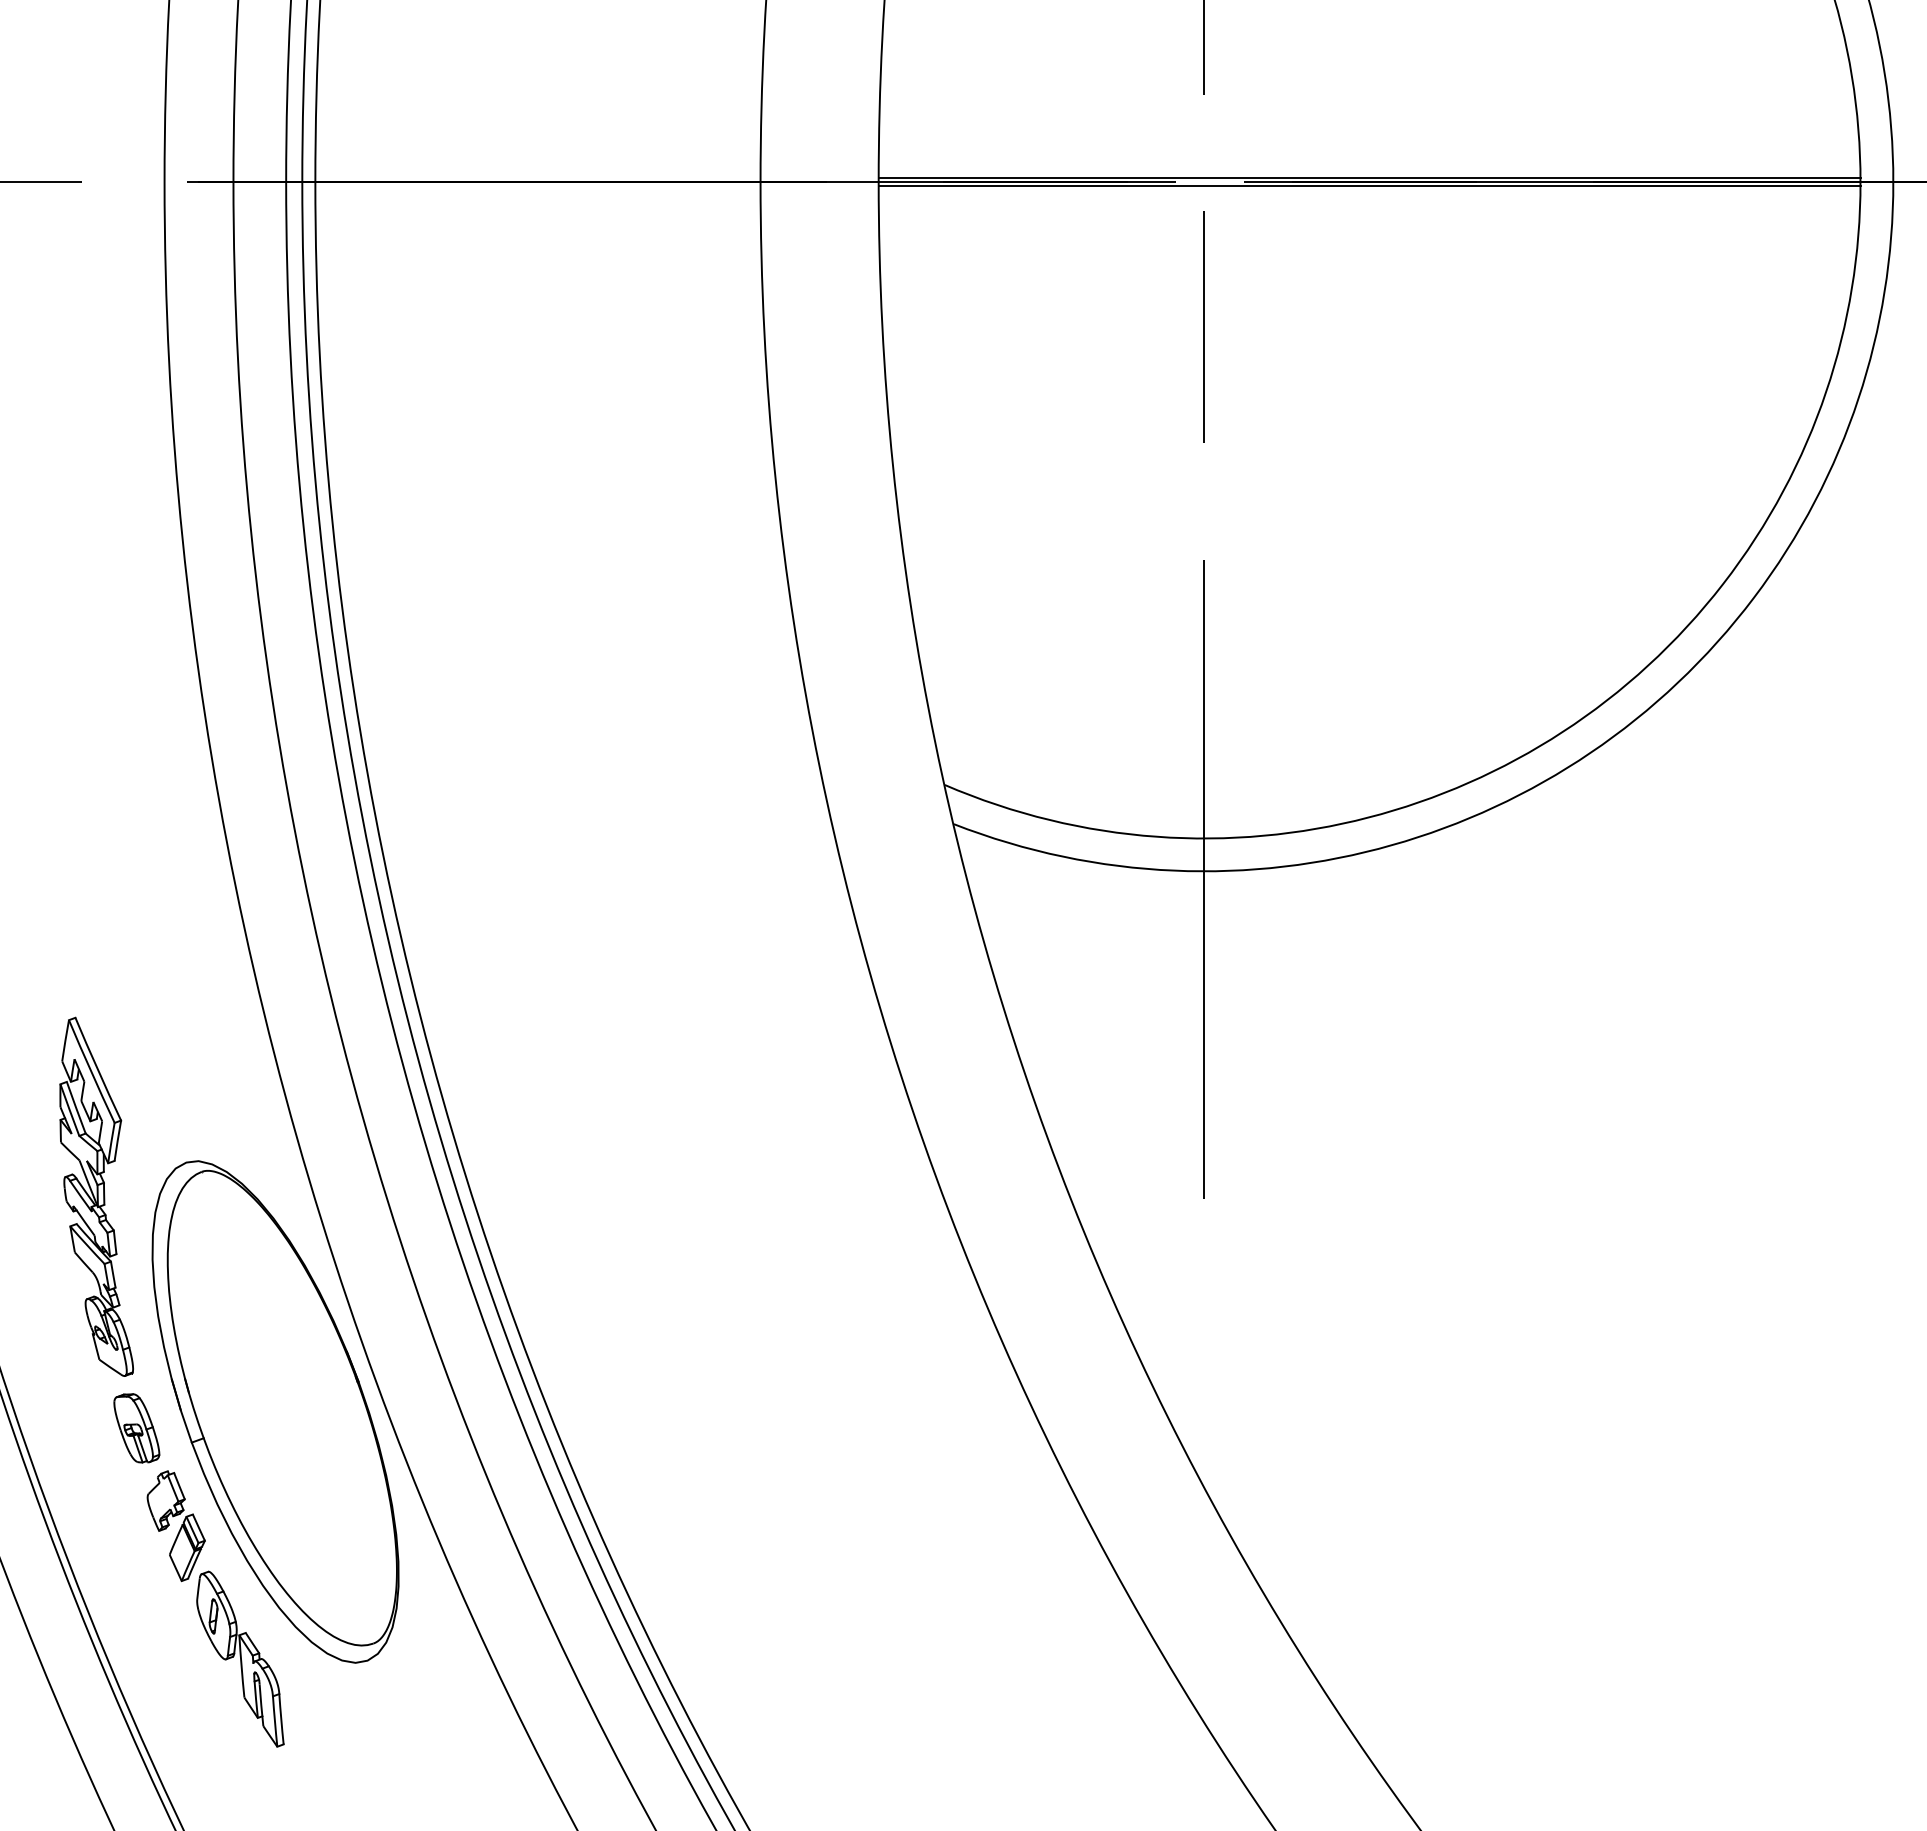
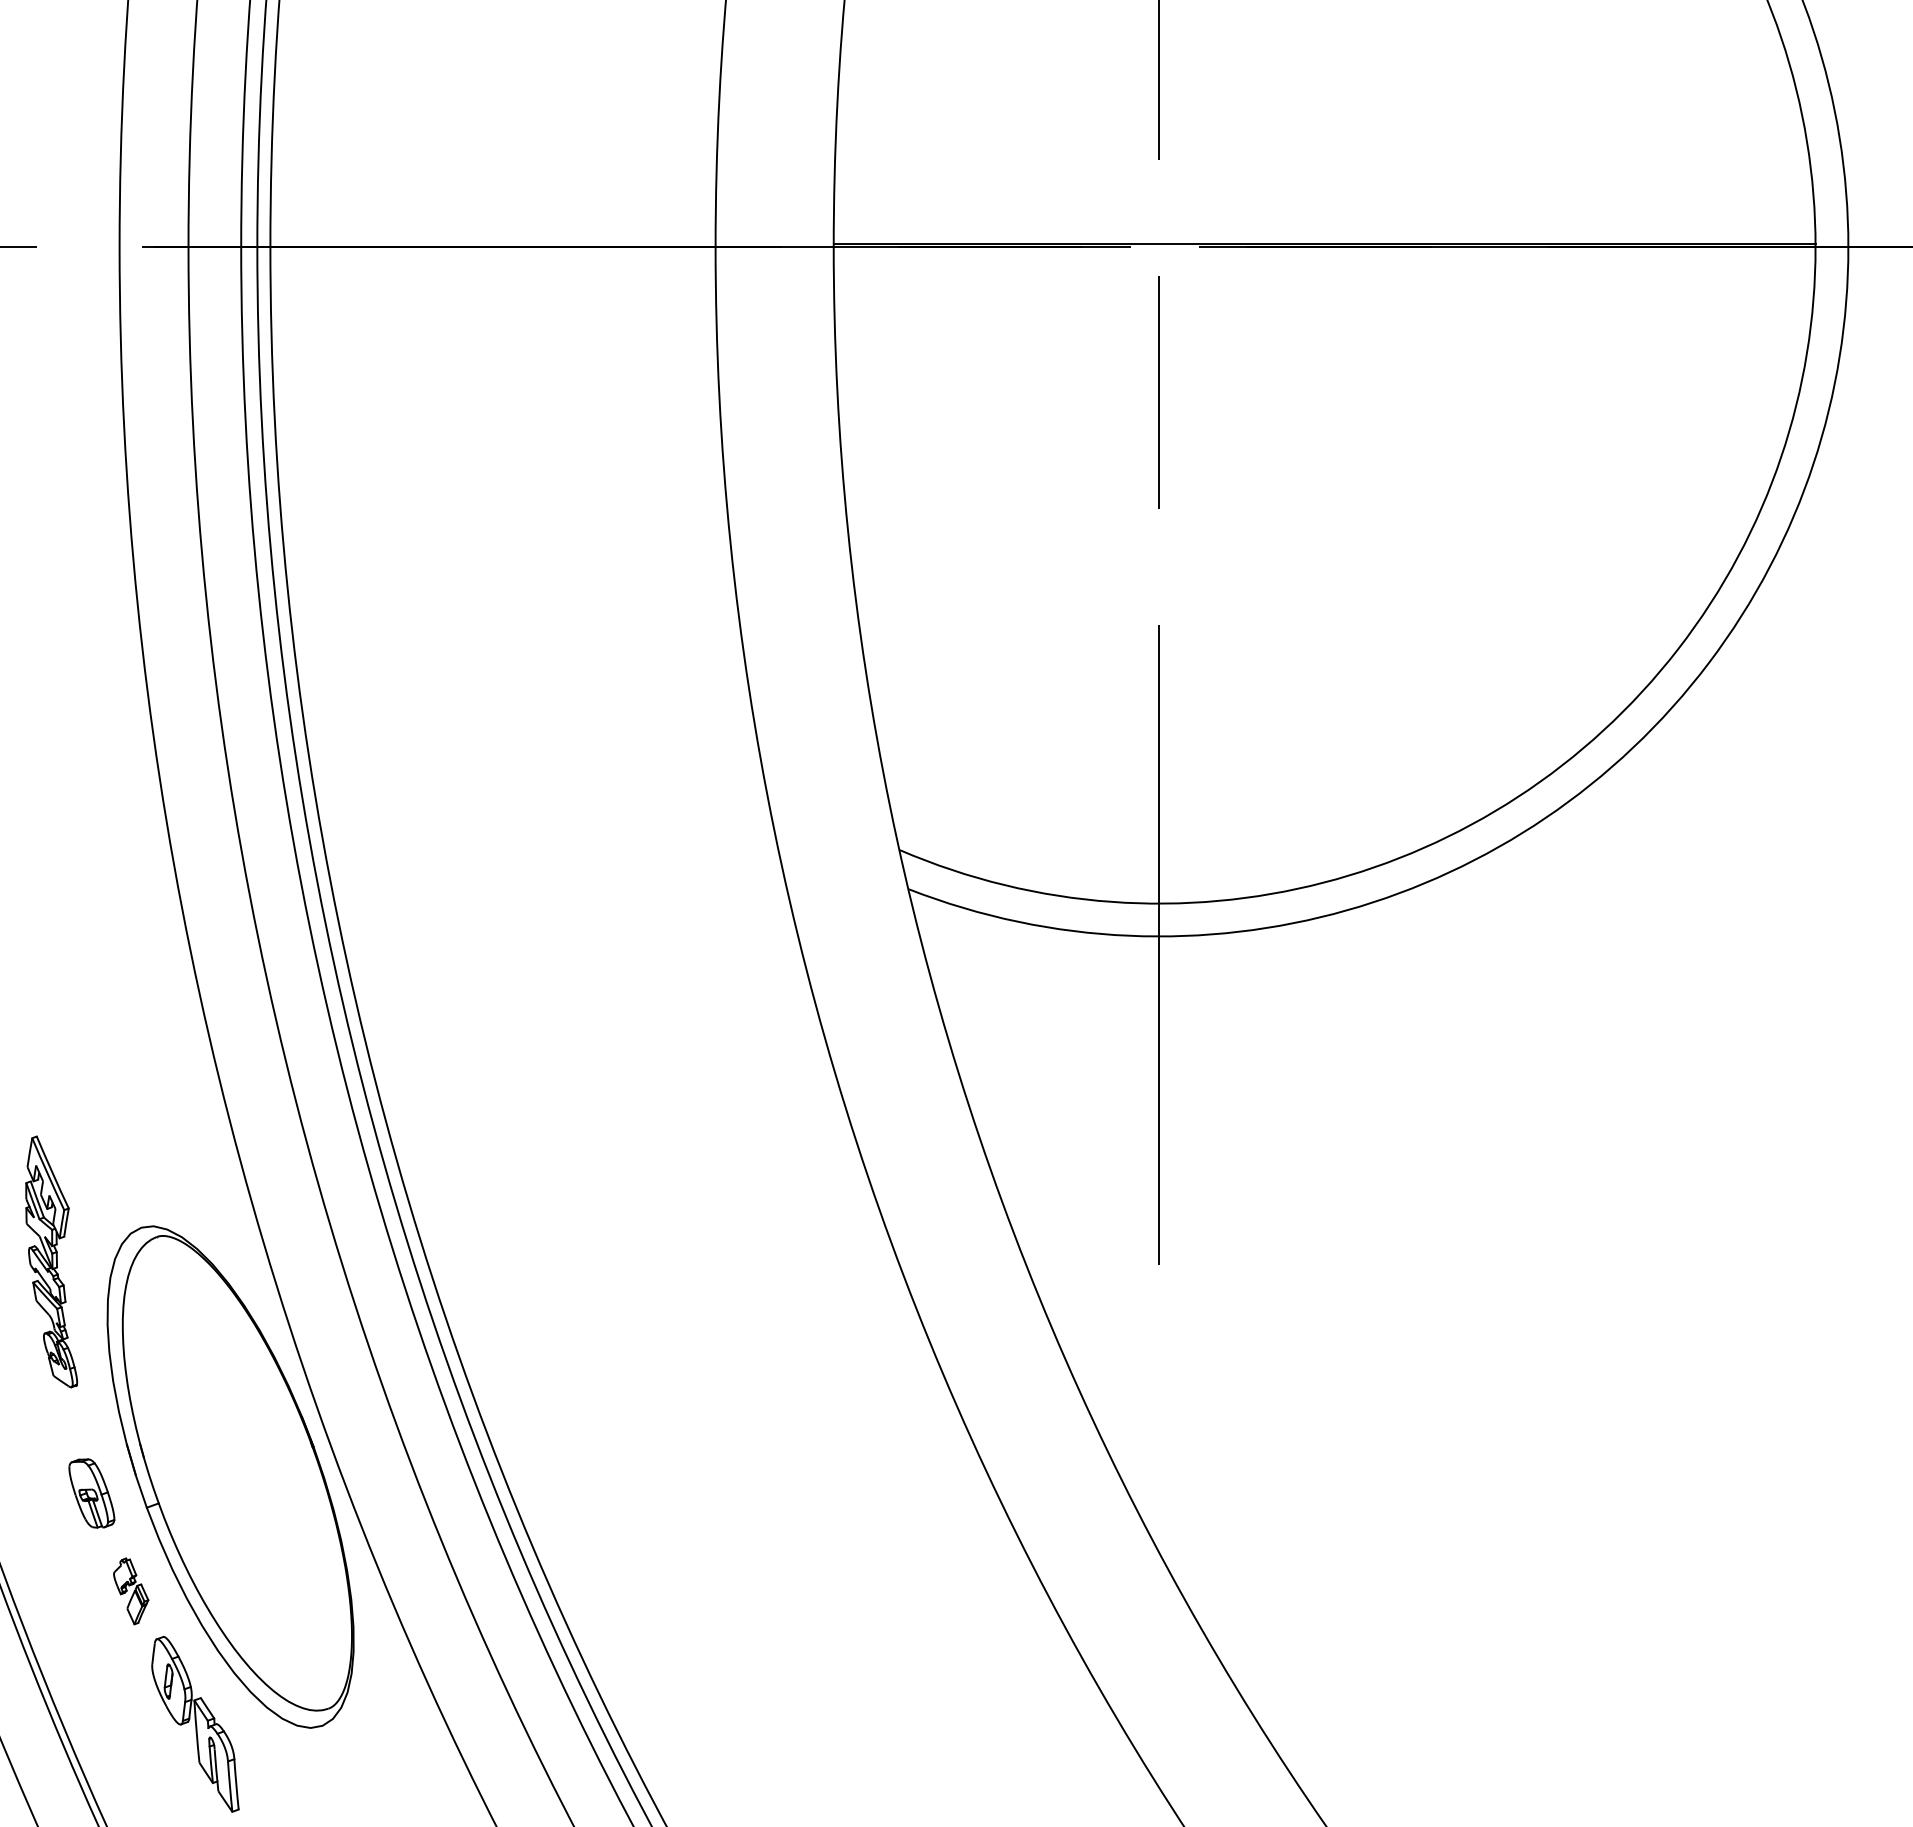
line: (1369, 186) -> (1324, 251), removed
part: (96, 1196) -> (51, 1261), size x0.7
part: (175, 1526) -> (130, 1591), size x0.6

